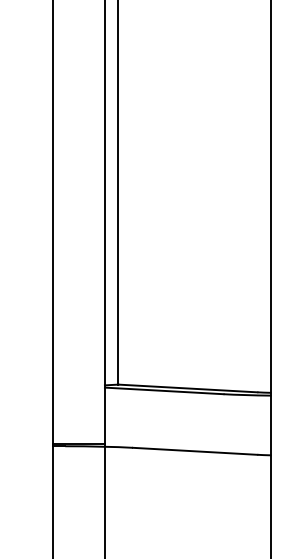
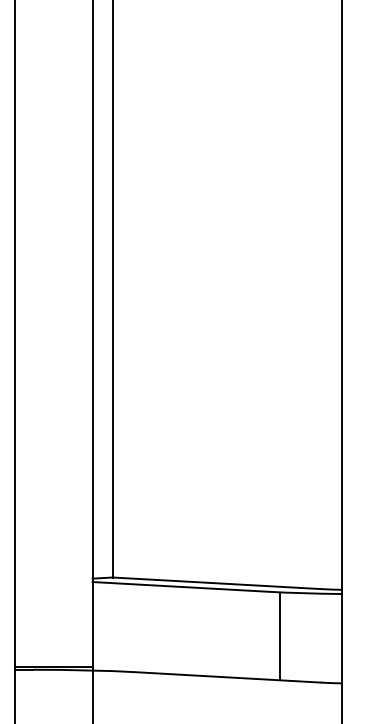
line: (229, 423) -> (279, 635), added

